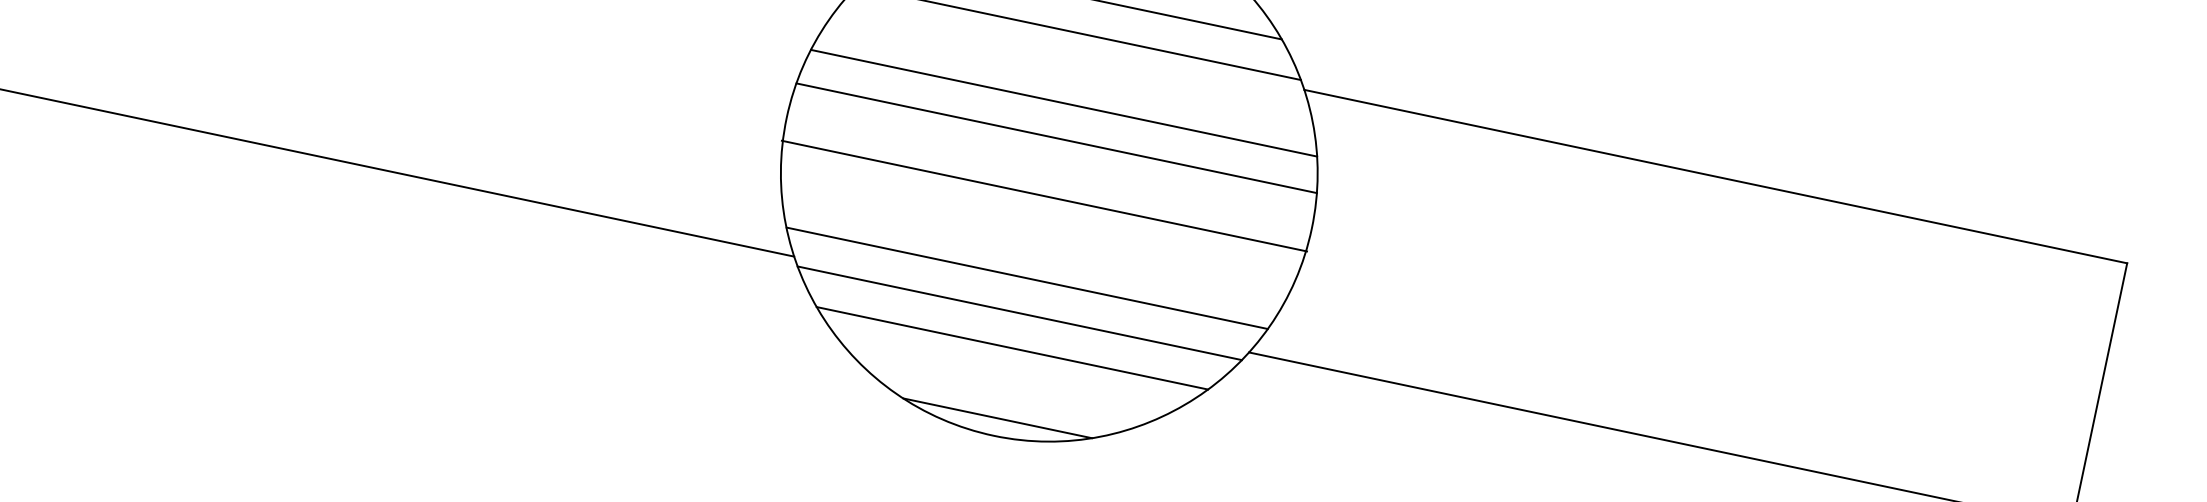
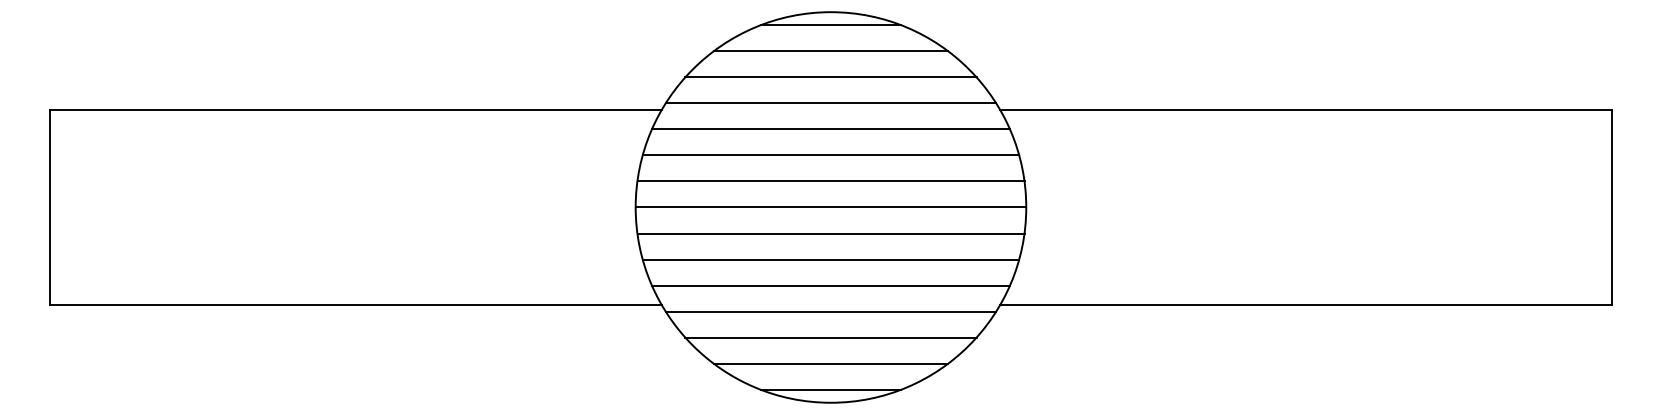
line: (1070, 68) -> (830, 129), added
line: (1043, 196) -> (830, 207), moved
line: (1041, 208) -> (830, 233), added
line: (1033, 243) -> (830, 259), added
line: (1004, 382) -> (830, 363), added

